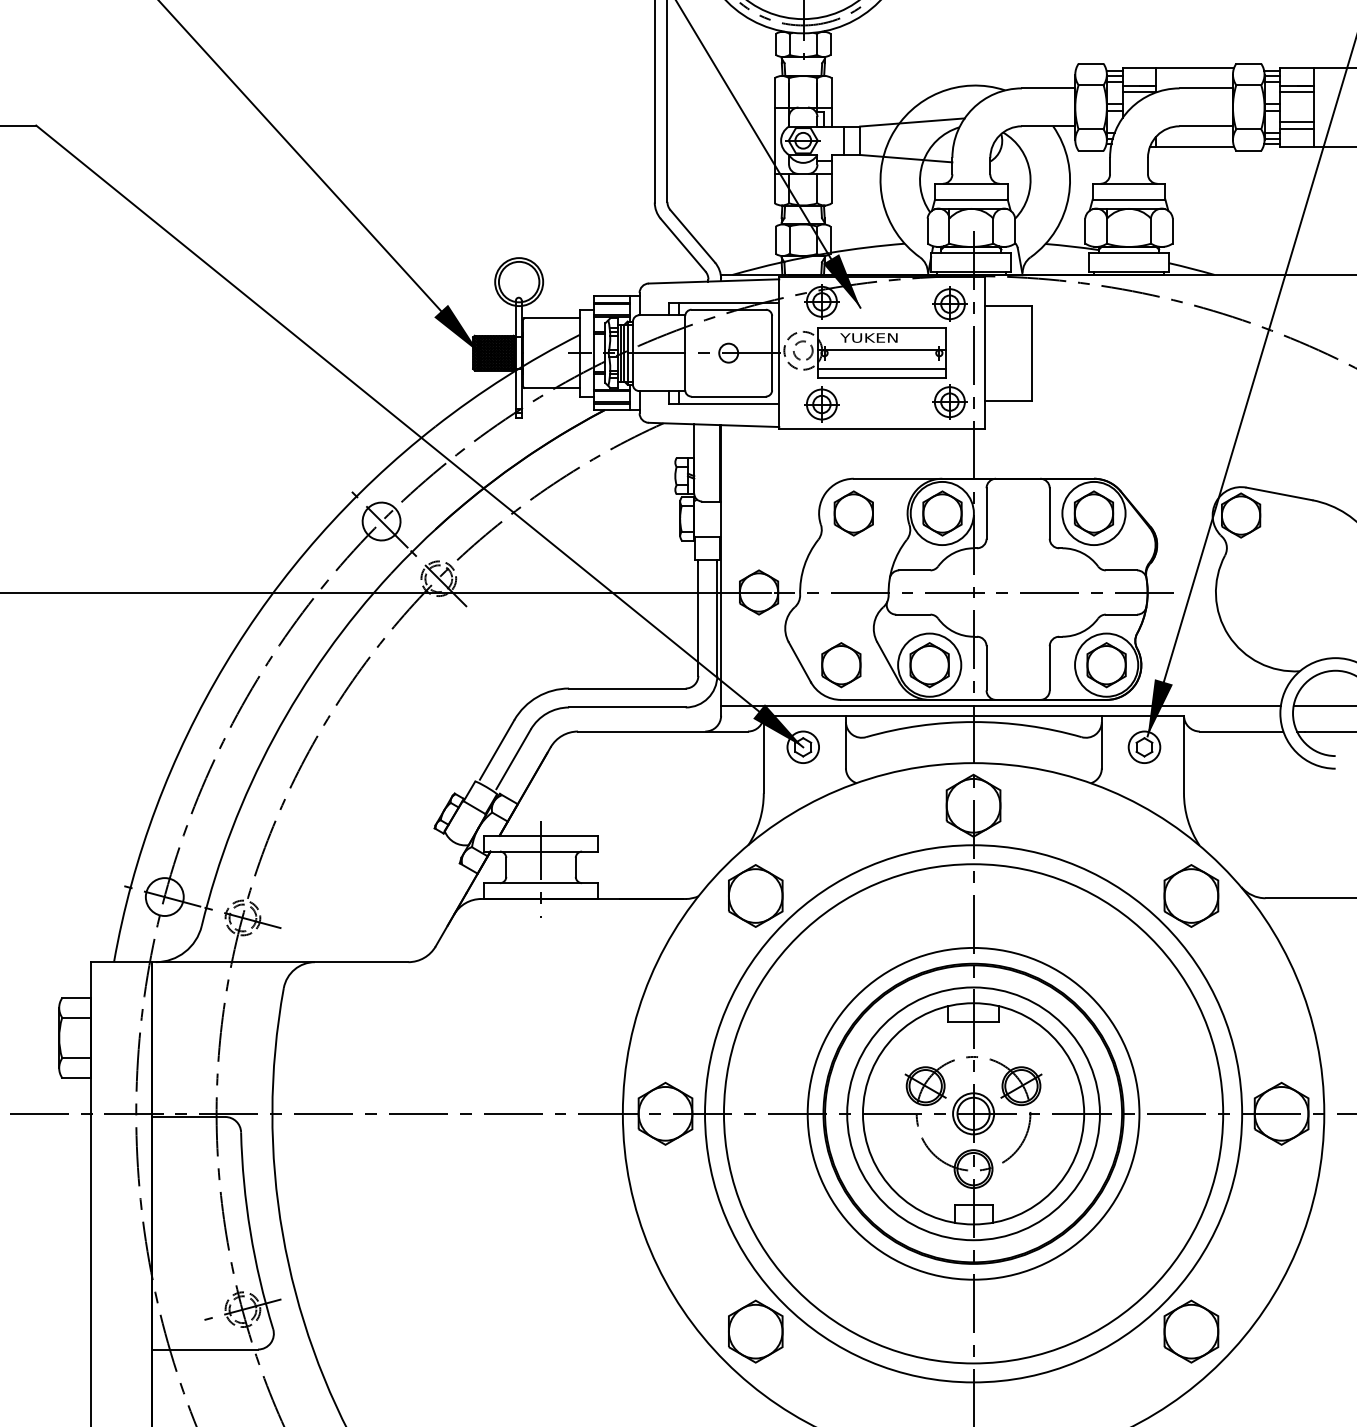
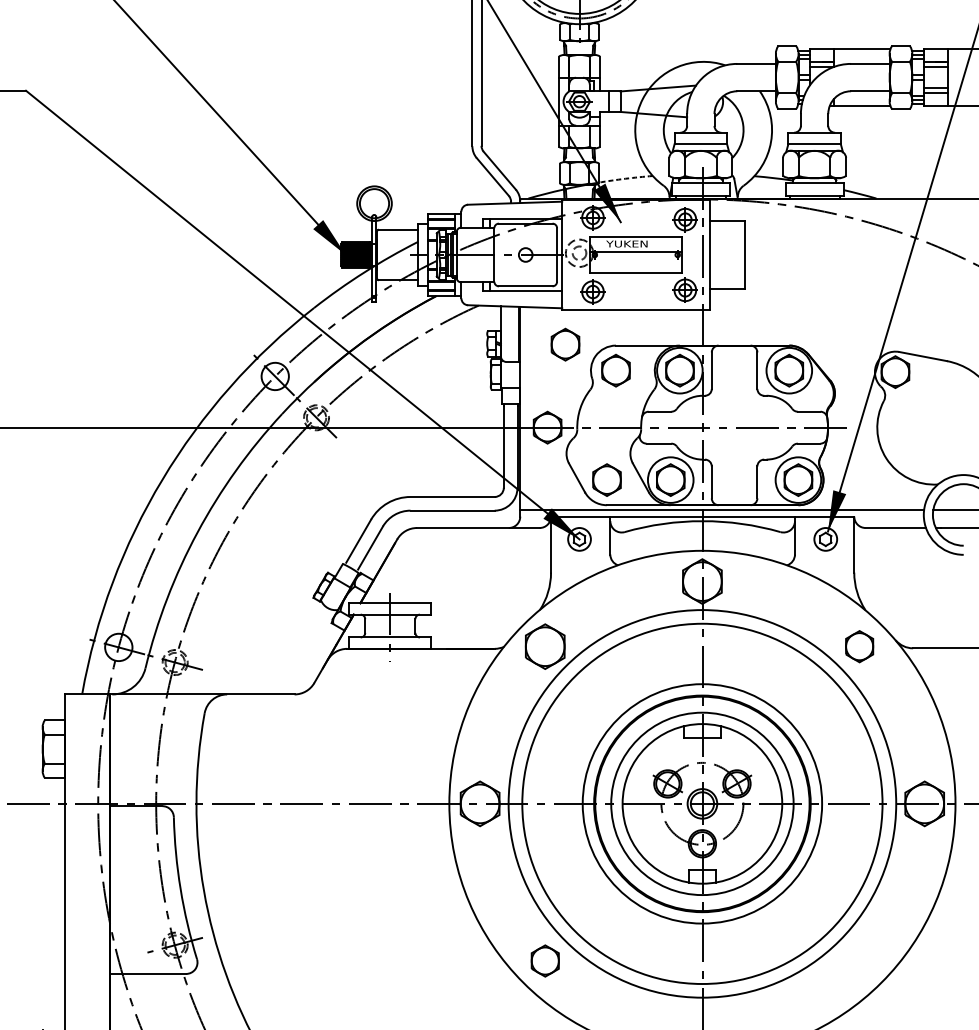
arc: (867, 247) -> (625, 178), solid -> dashed
line: (881, 368) -> (635, 266), removed
part: (783, 477) -> (565, 344), added
part: (1191, 895) -> (859, 646), size x0.7
part: (755, 1331) -> (545, 960), size x0.7
part: (1191, 1331) -> (859, 960), removed

